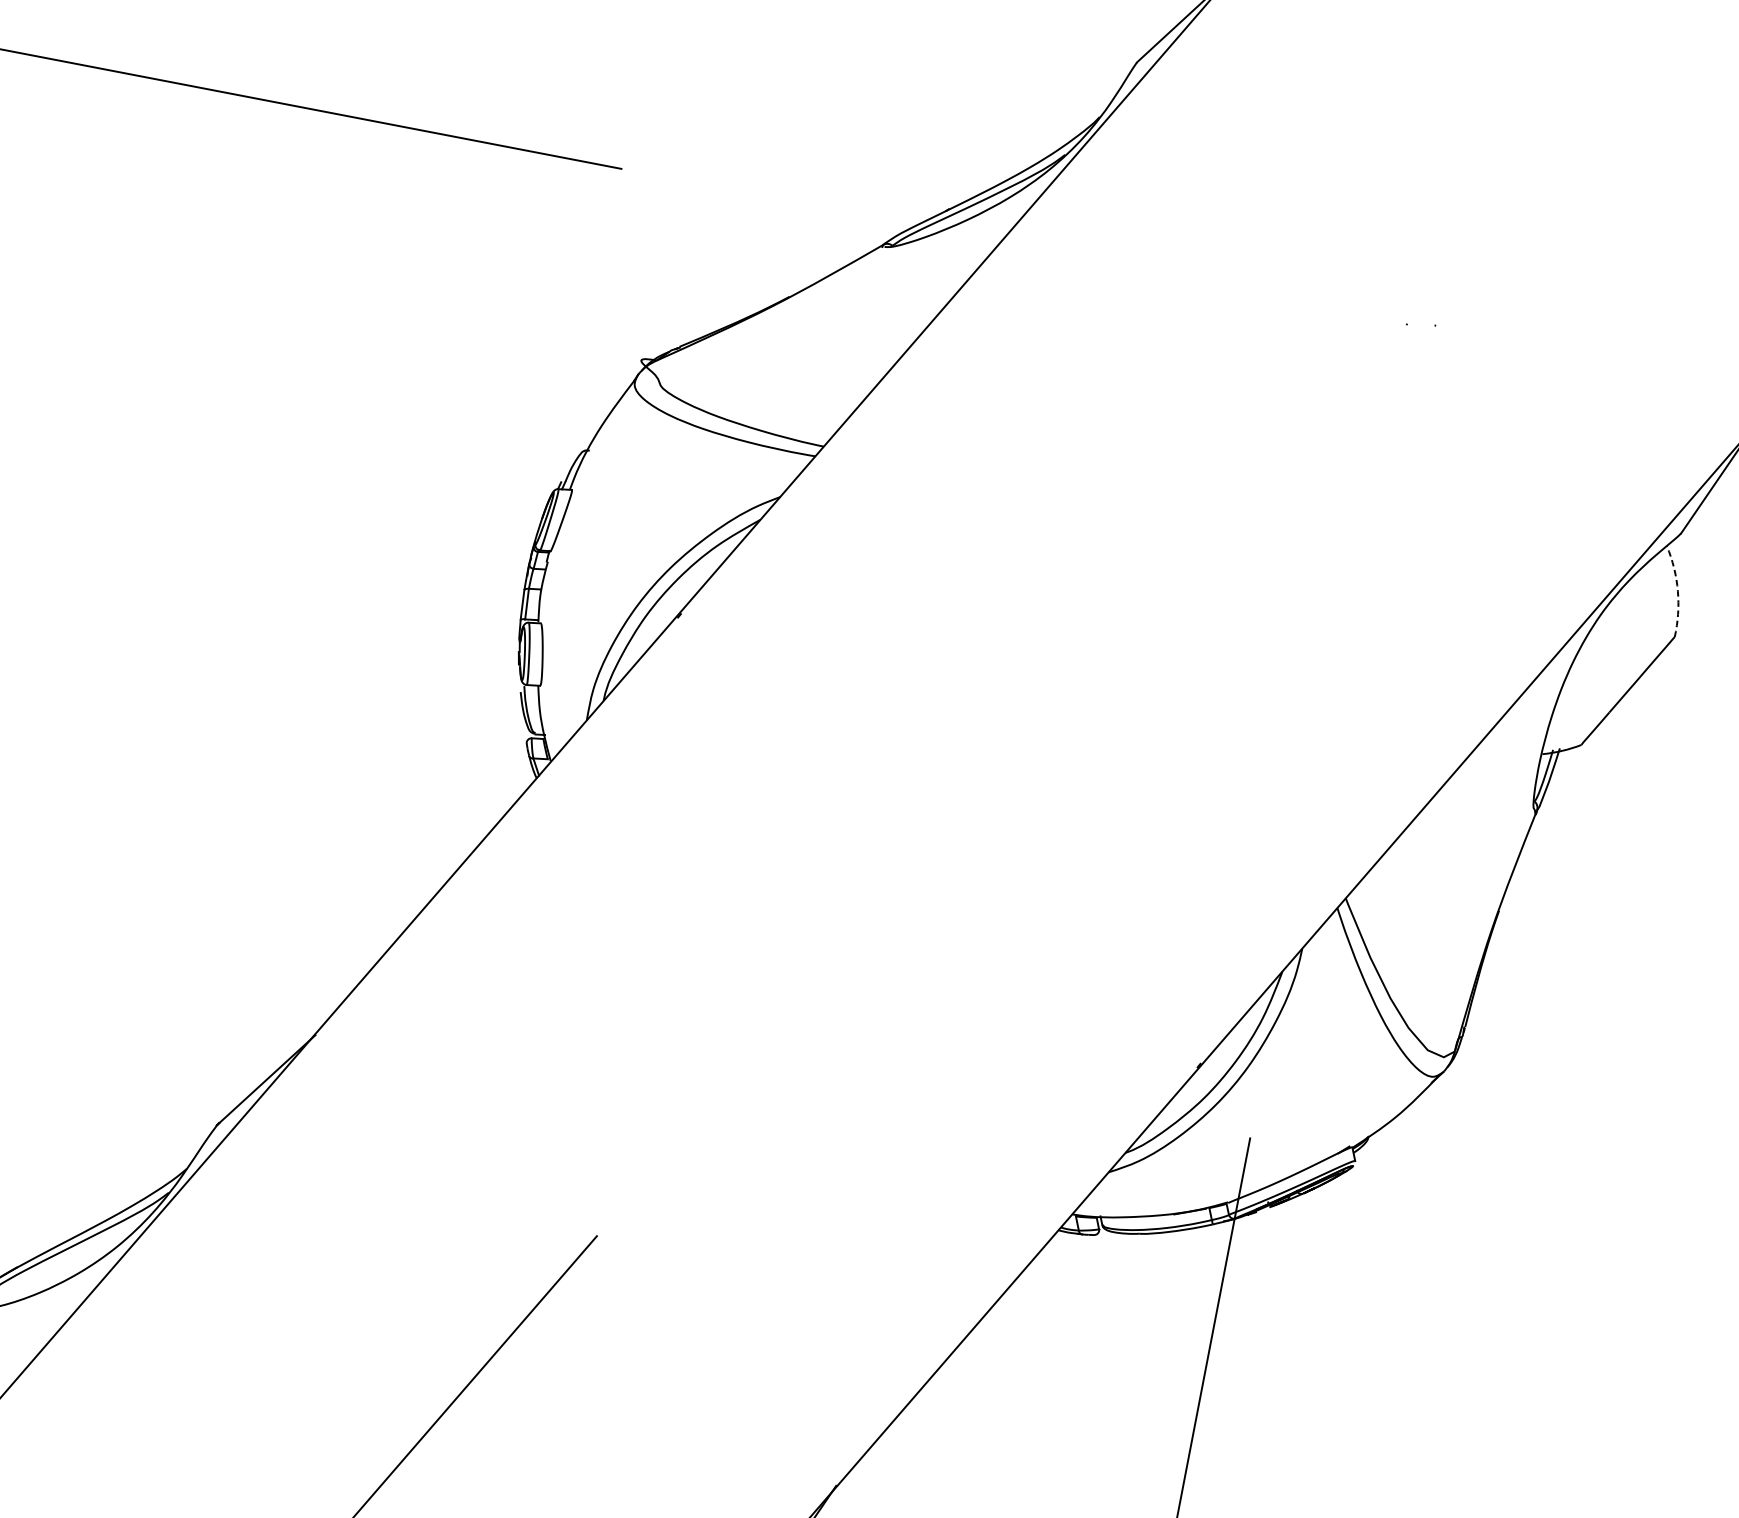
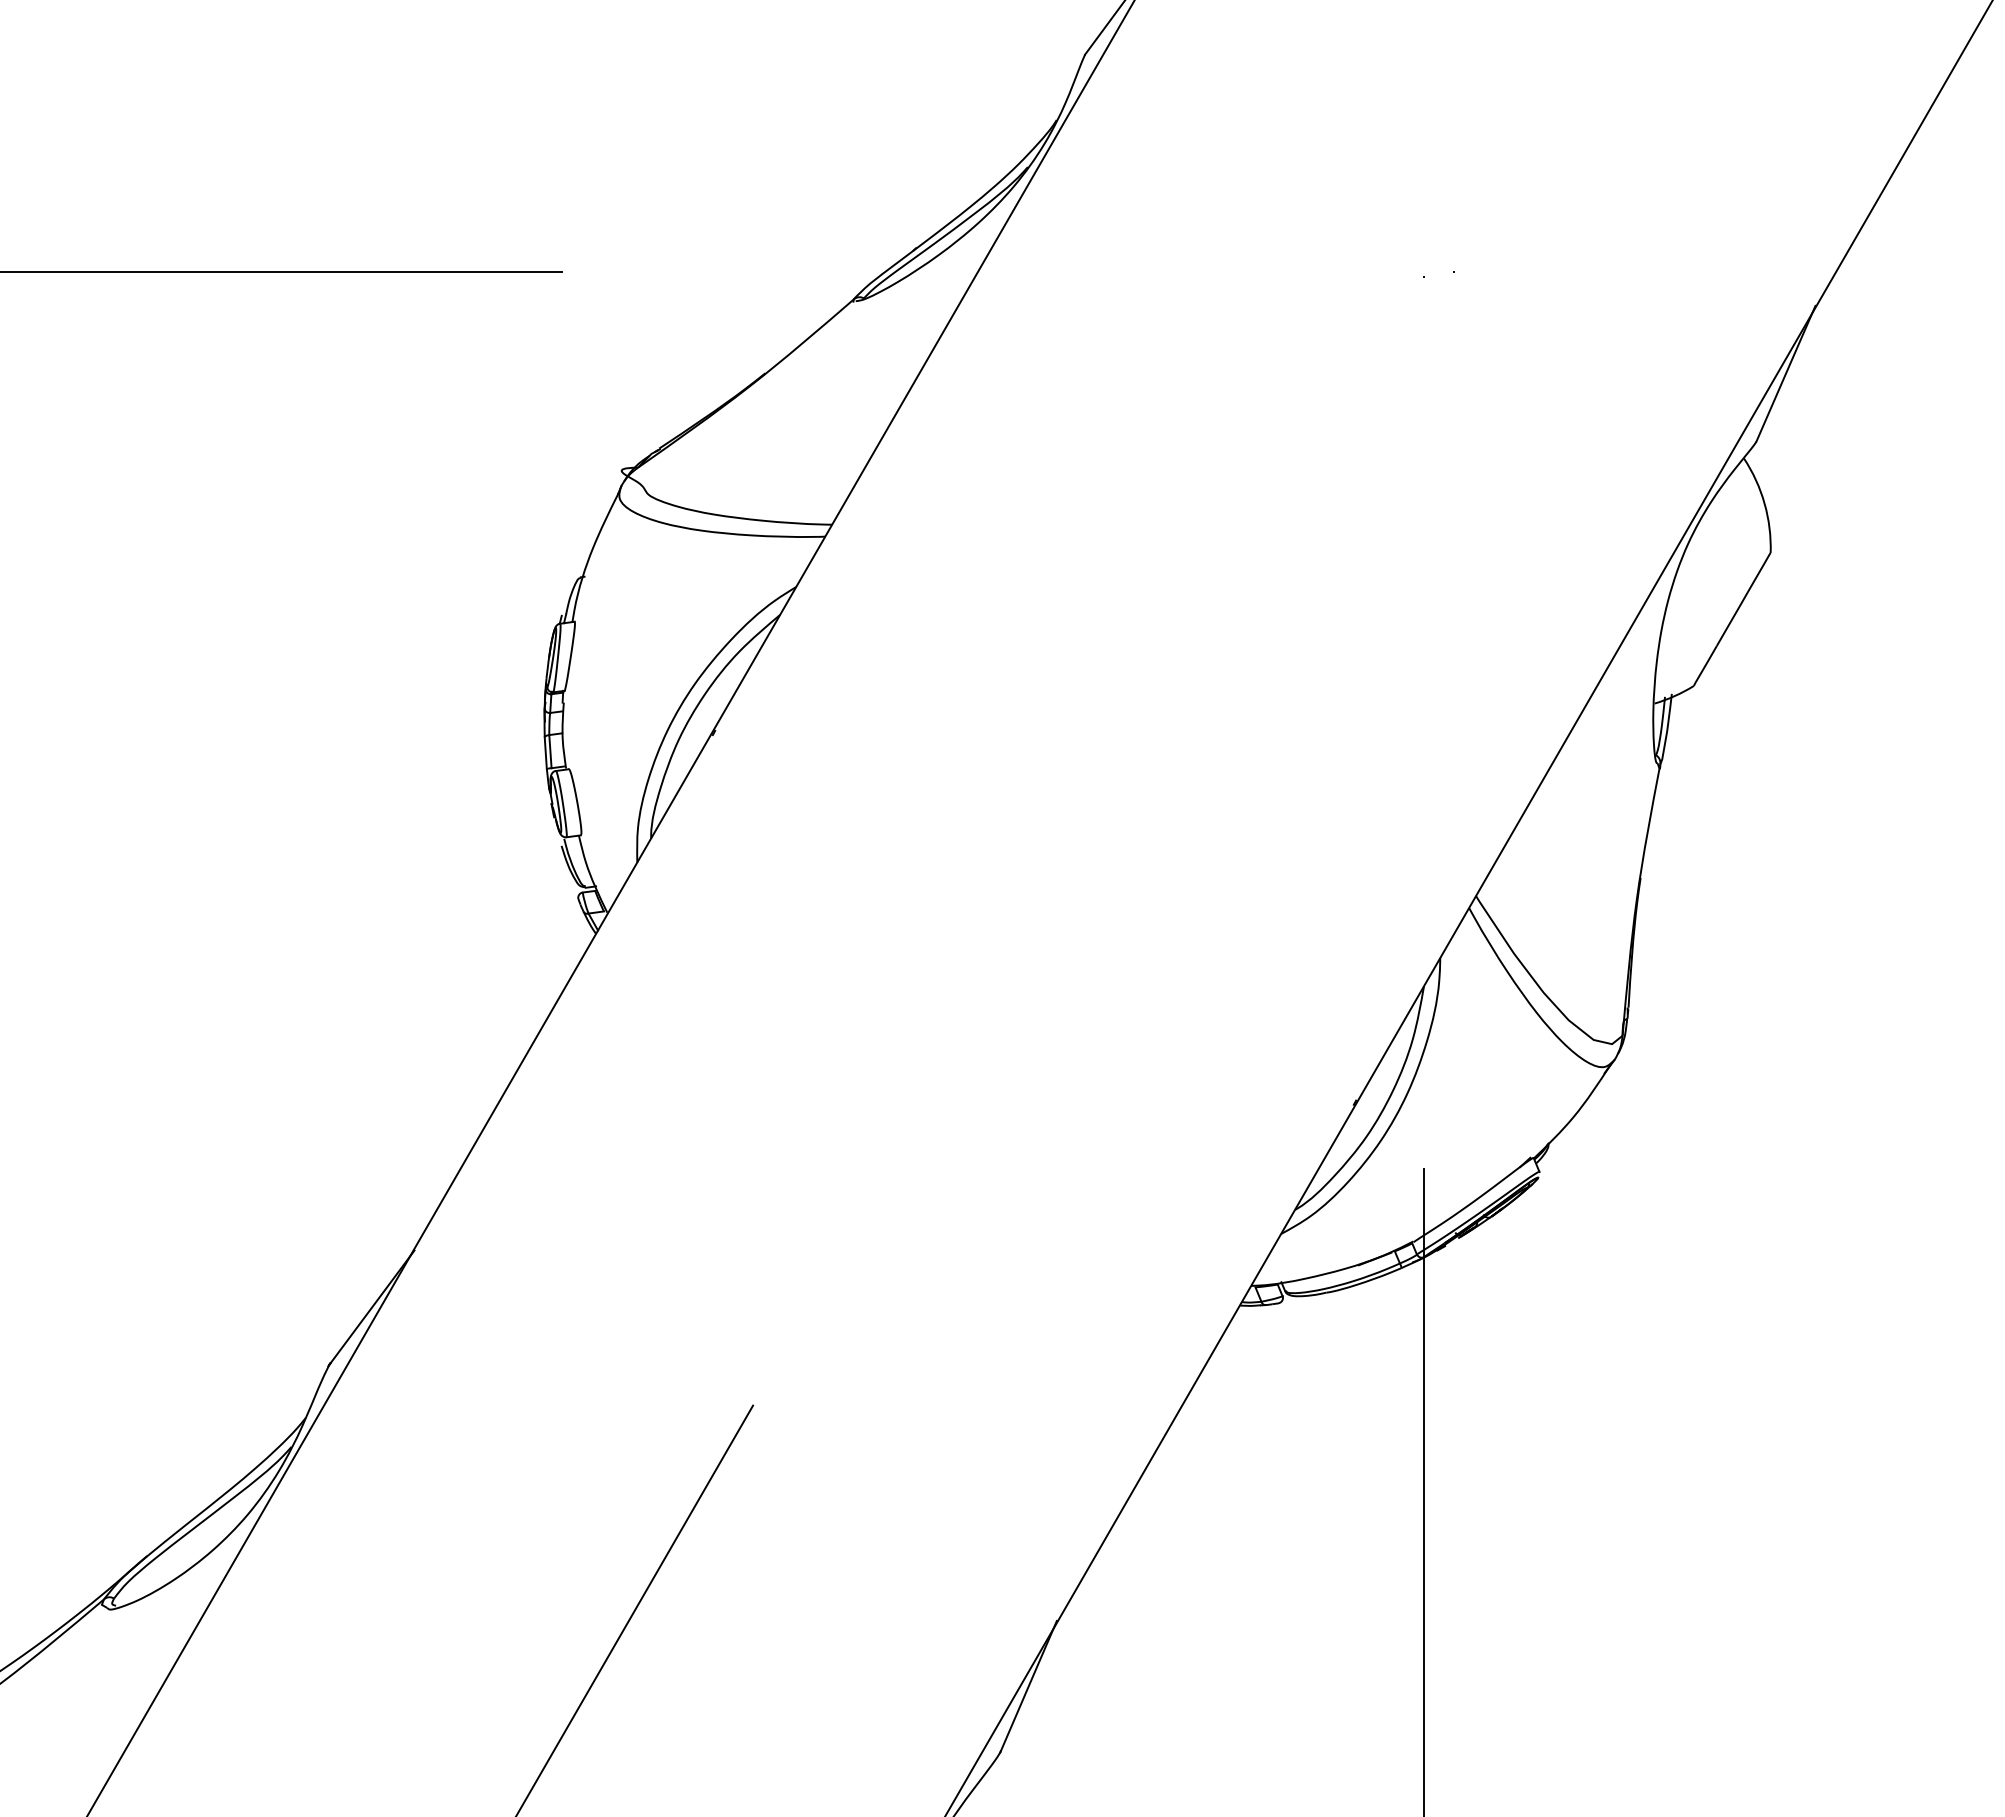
arc: (1677, 591) -> (1764, 503), dashed -> solid

